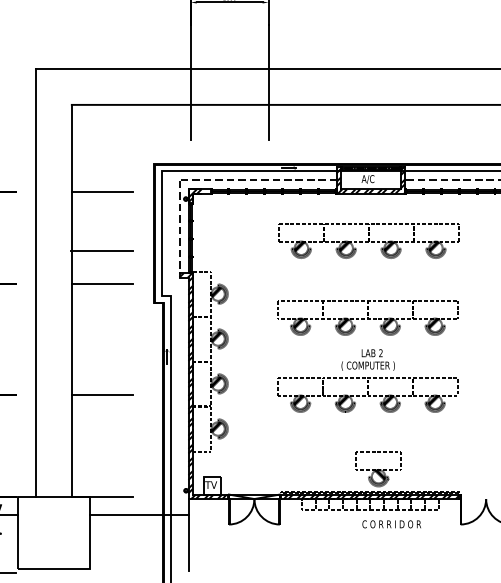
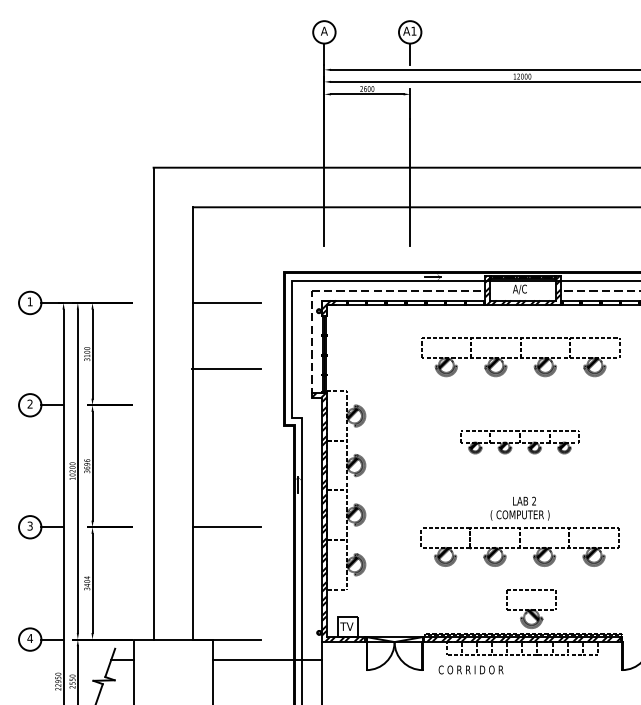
line: (102, 284) -> (226, 405), removed
part: (367, 317) -> (519, 441), size x0.6
part: (367, 380) -> (519, 531), moved
text: (391, 523) -> (470, 669), moved

